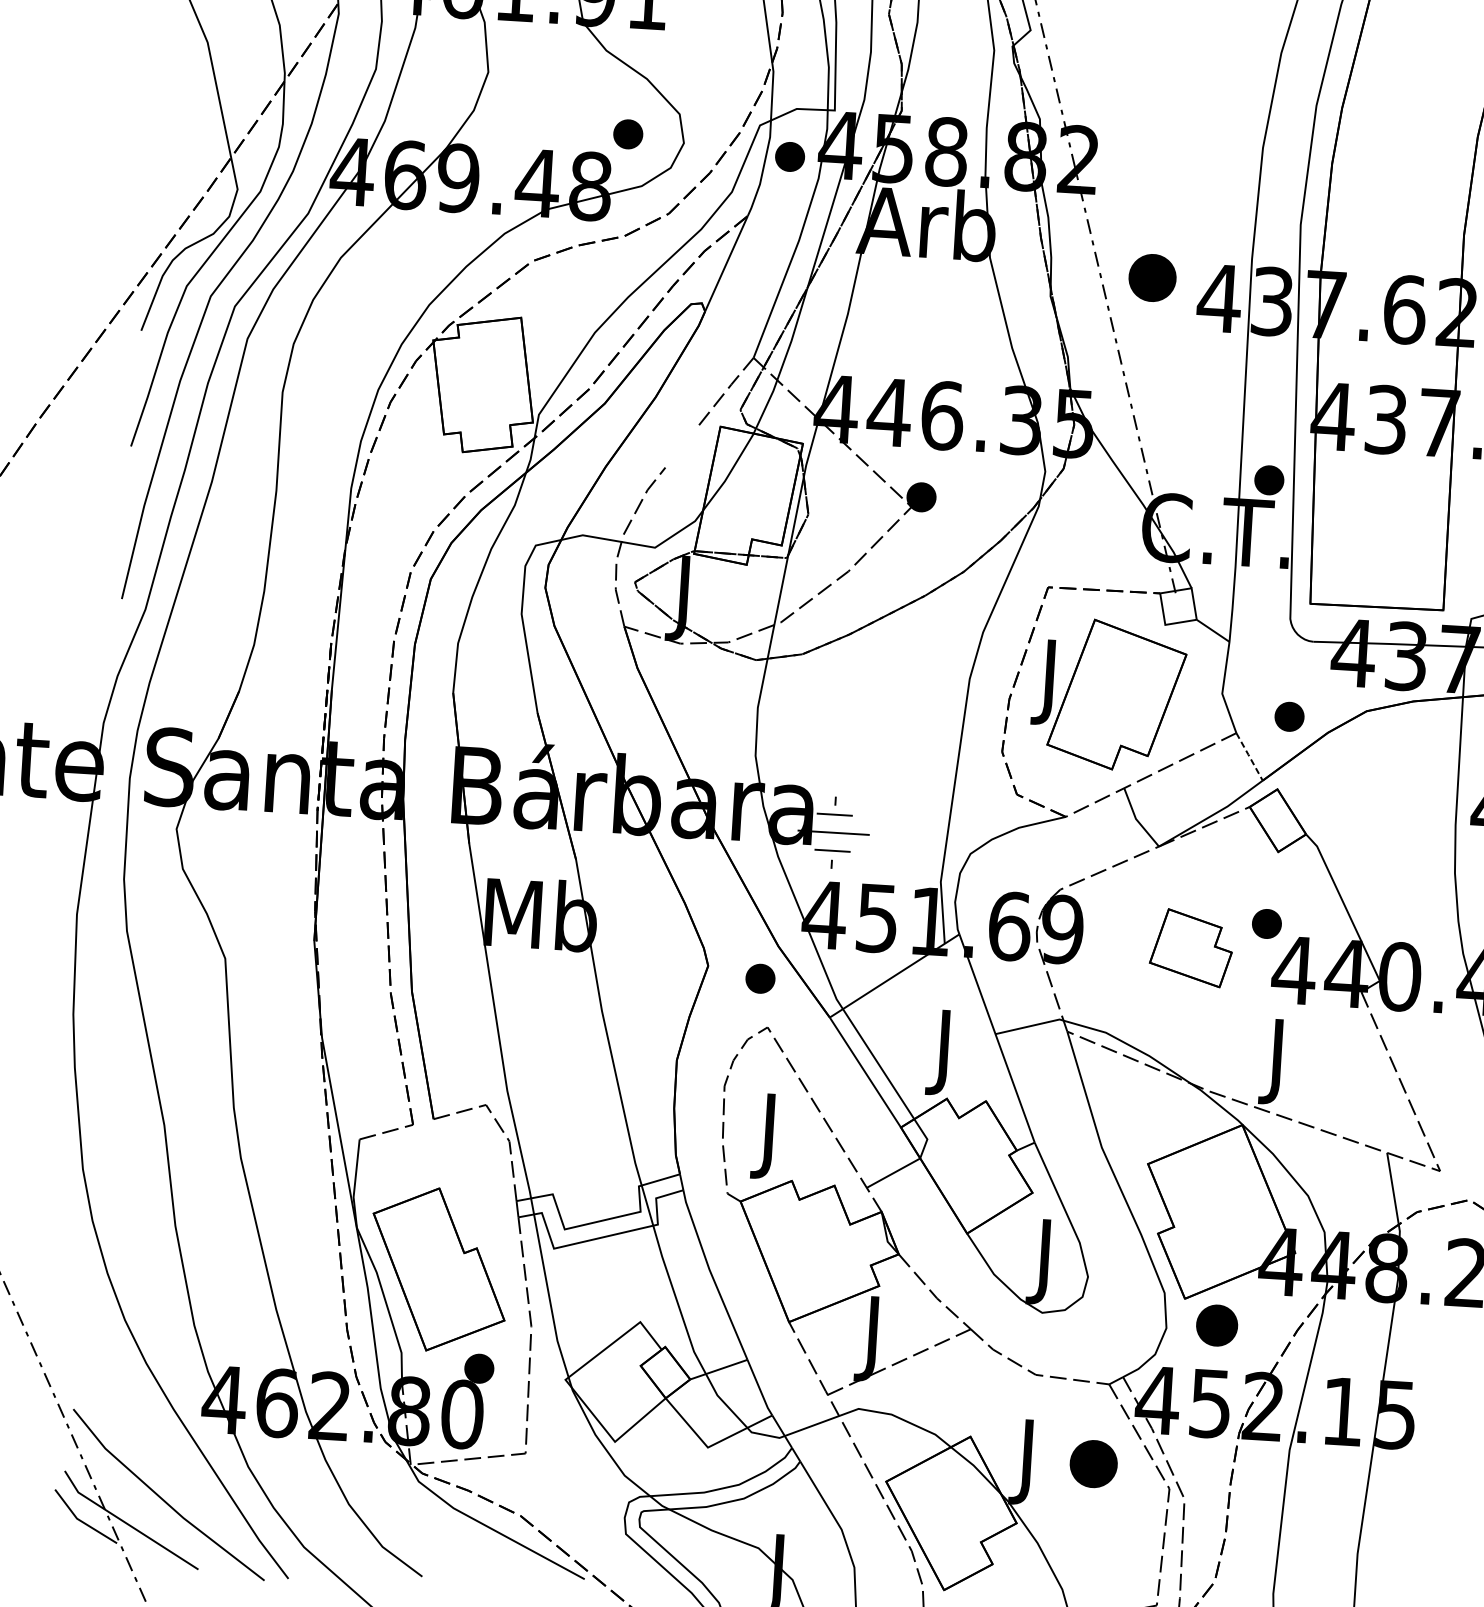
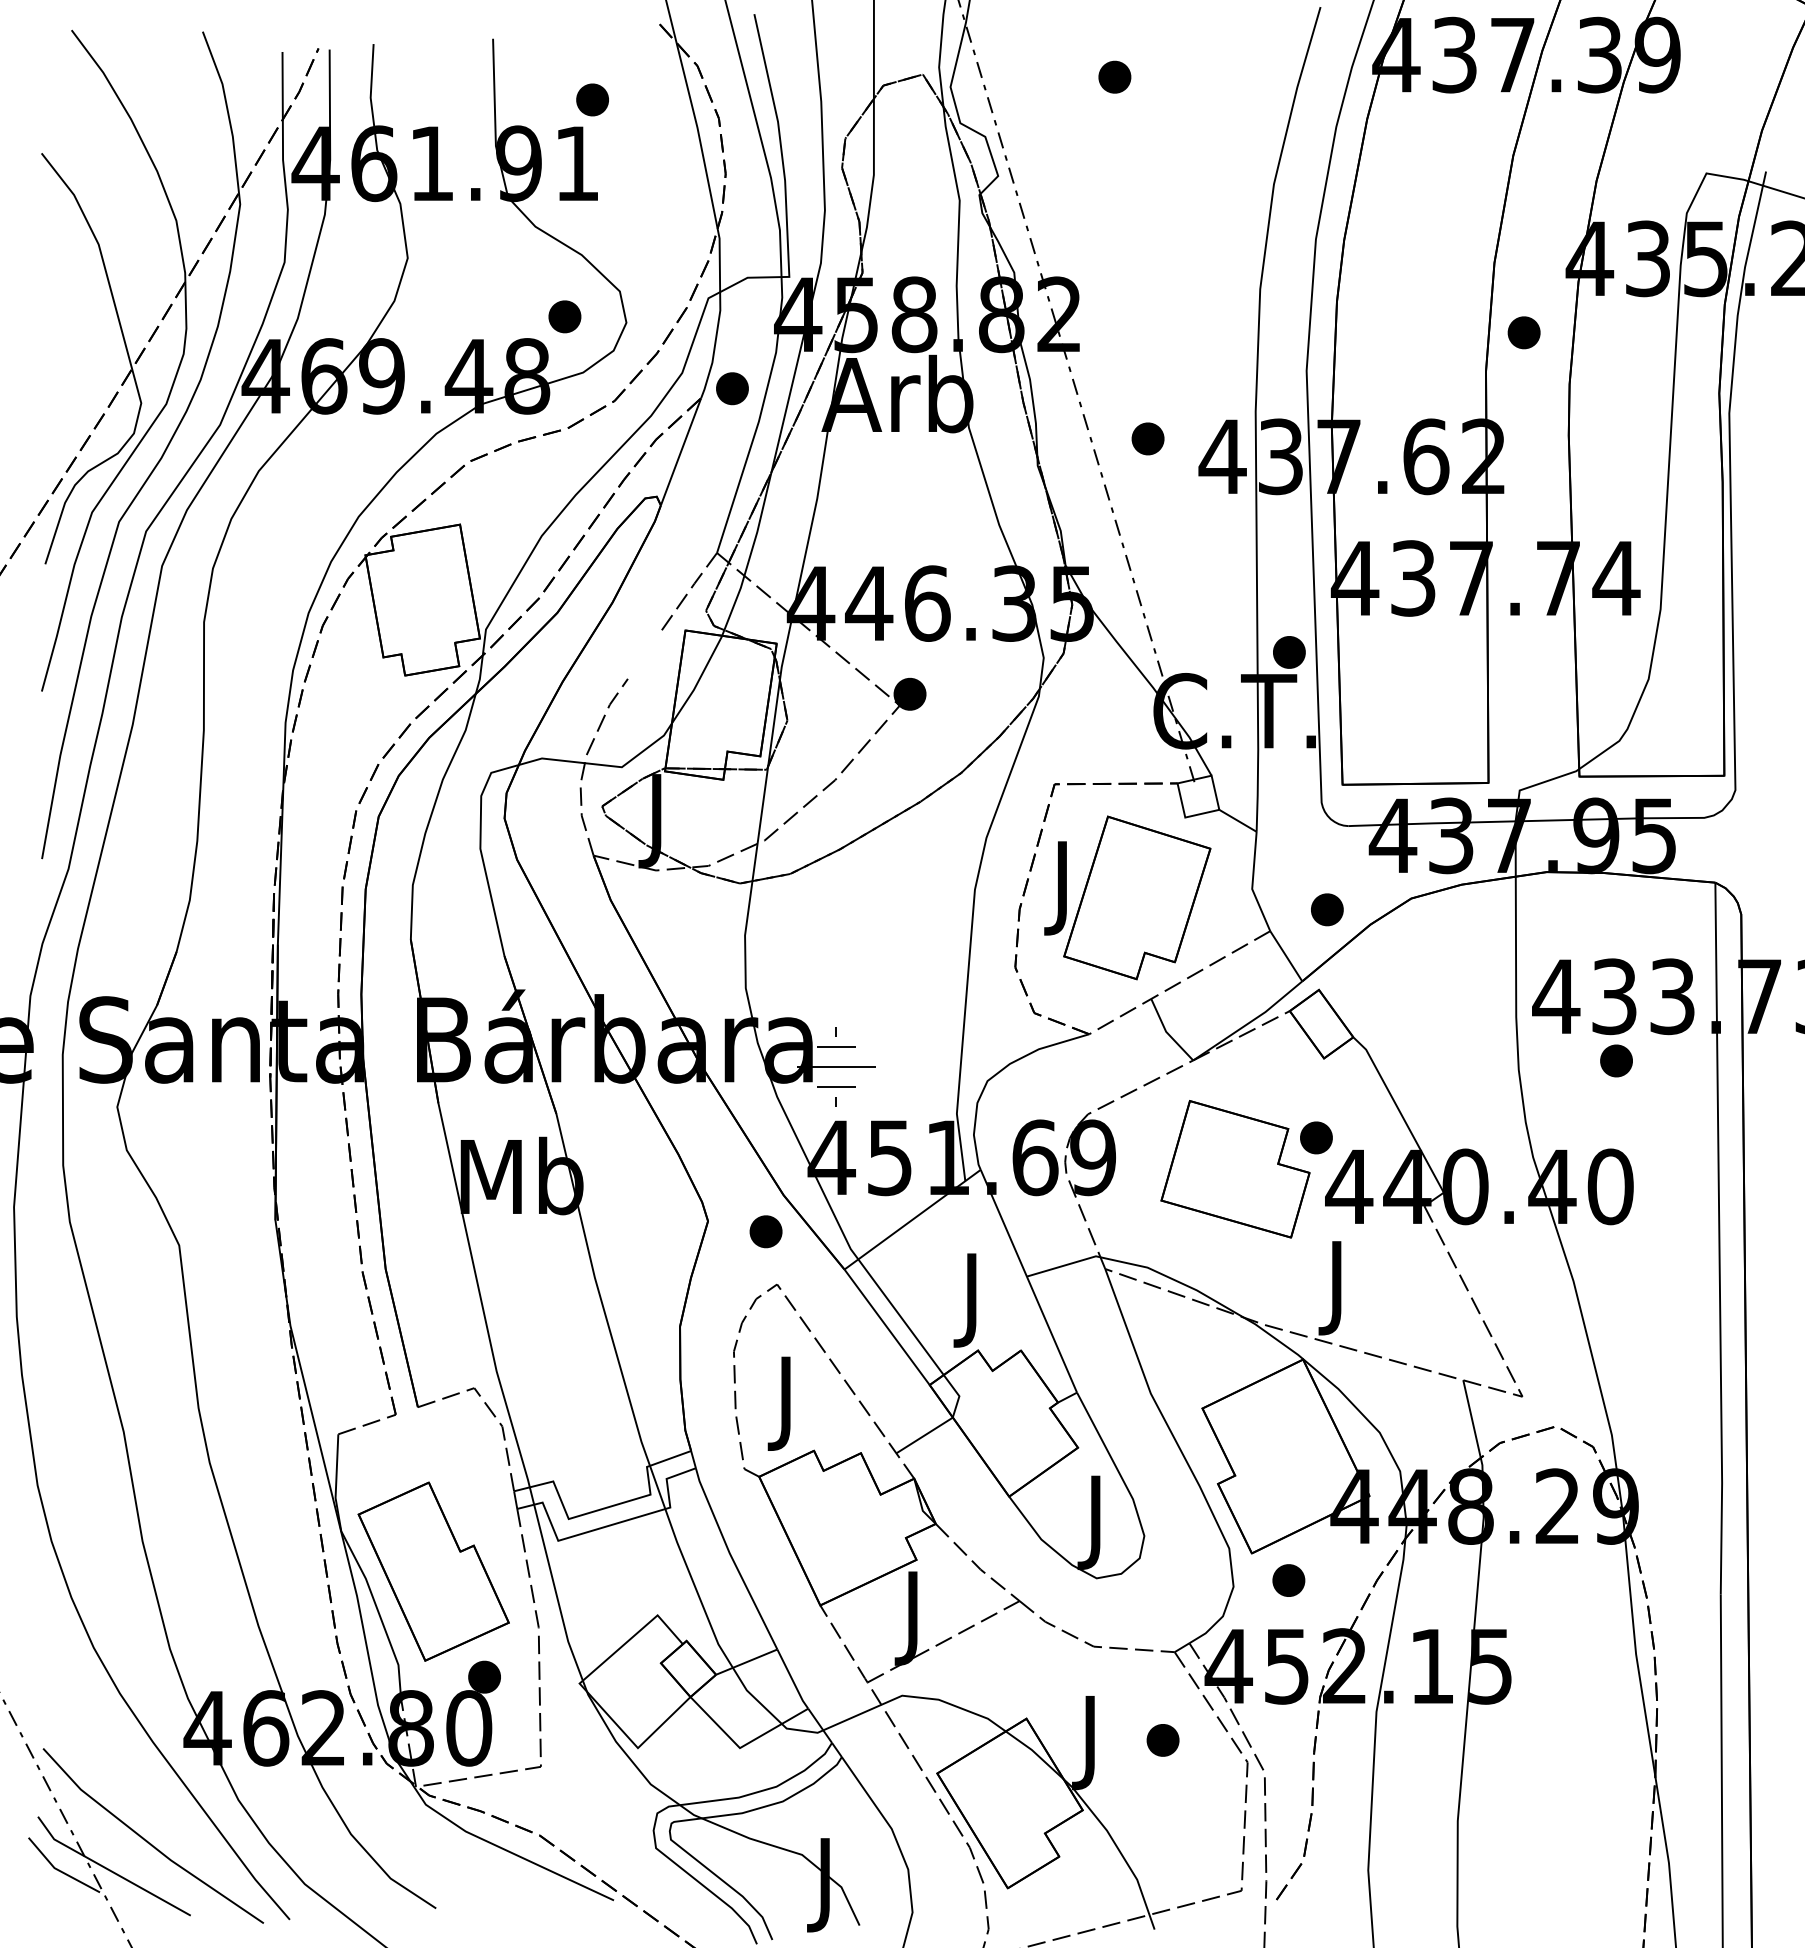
part: (790, 156) -> (732, 388), moved
part: (1152, 277) -> (1147, 438), size x0.62
line: (1249, 757) -> (1286, 956), dashed -> solid
part: (1191, 948) -> (1235, 1169), size x1.67
part: (1216, 1325) -> (1288, 1580), size x0.71
part: (1093, 1464) -> (1162, 1740), size x0.62

